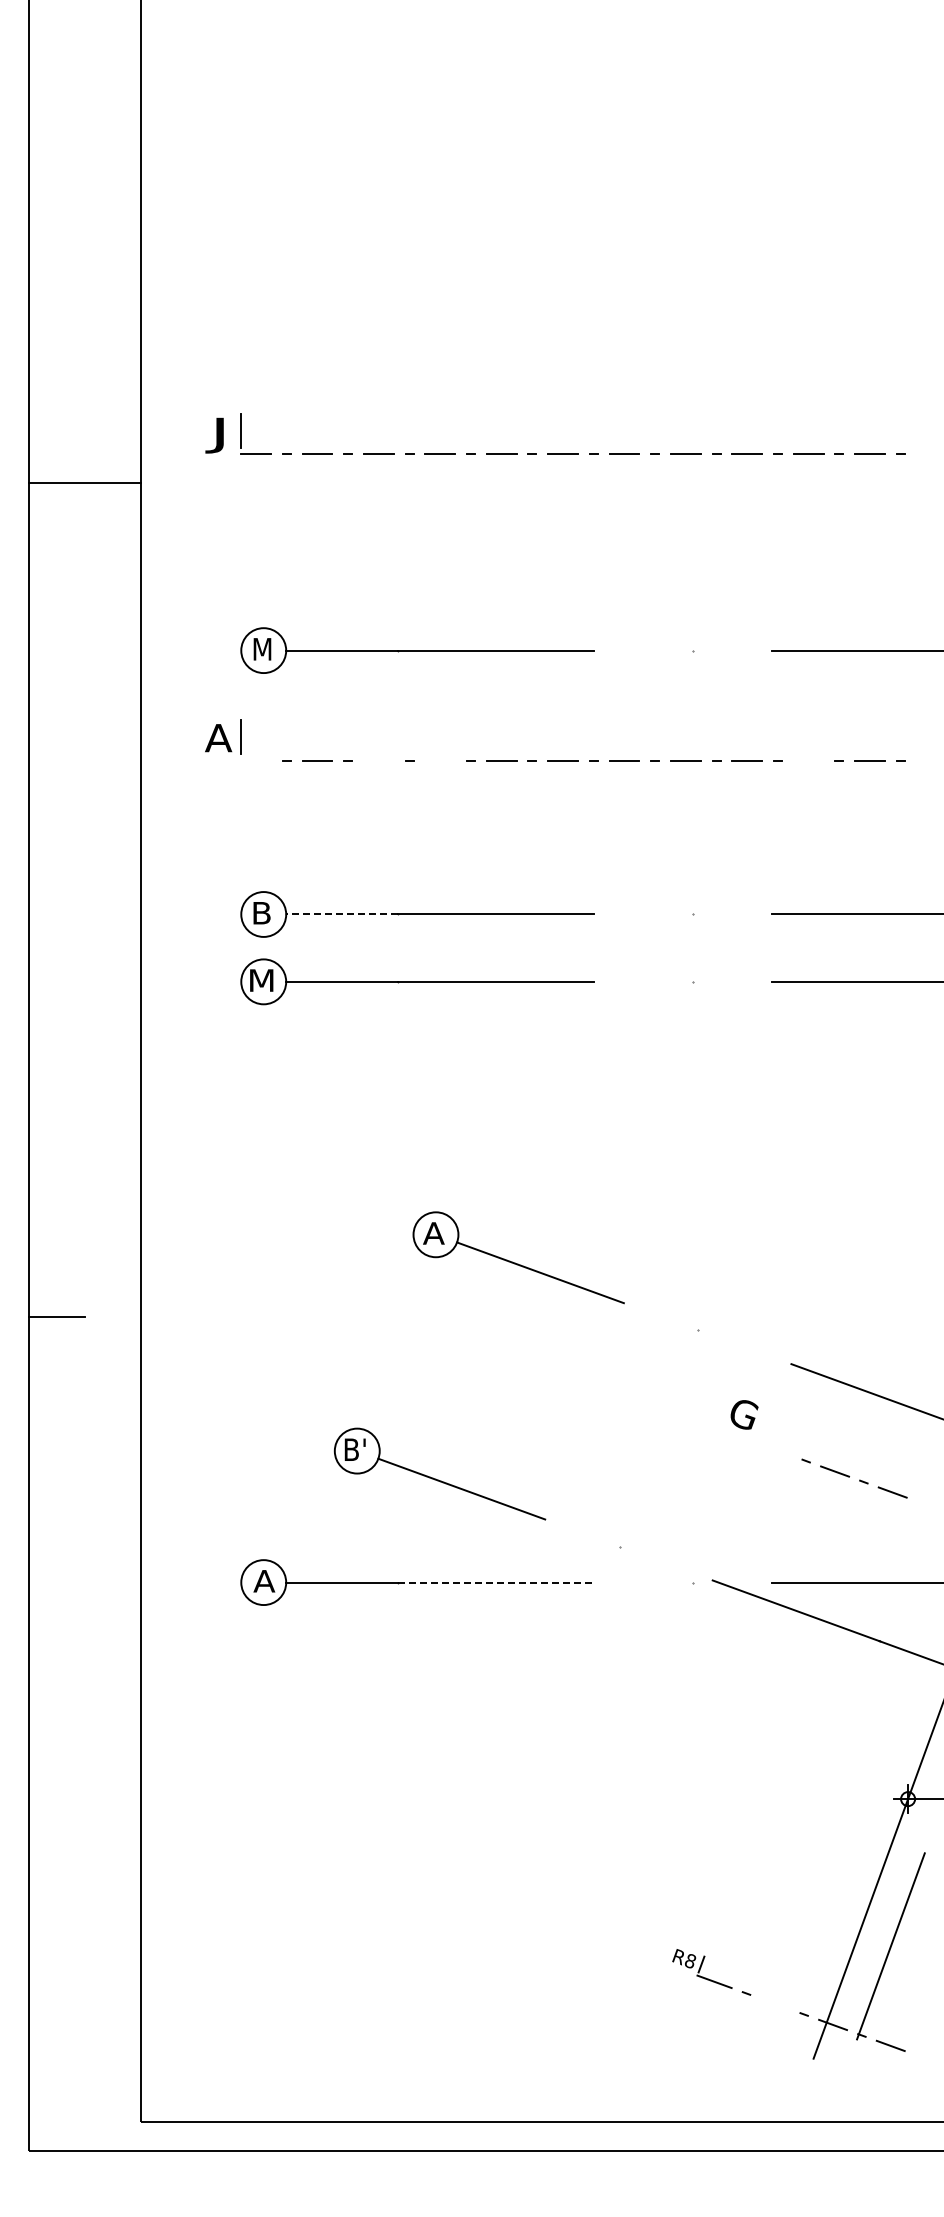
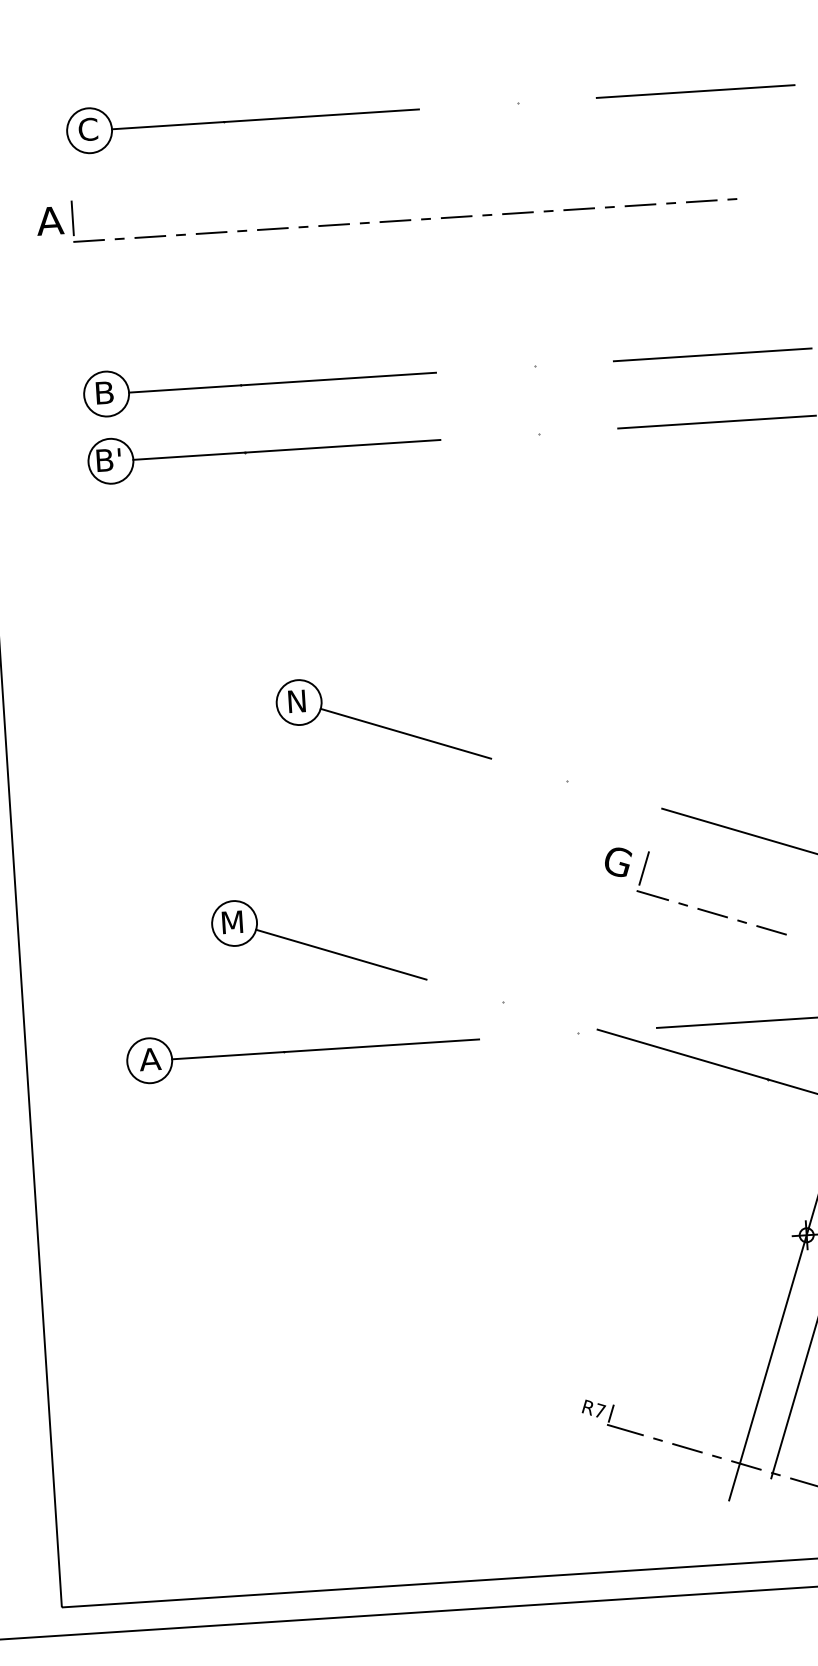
text: (262, 648) -> (88, 128), M -> C
line: (255, 760) -> (88, 240), added
line: (378, 760) -> (211, 232), added
line: (440, 760) -> (273, 228), added
line: (808, 760) -> (640, 205), added
line: (341, 914) -> (184, 389), dashed -> solid
text: (261, 980) -> (108, 460), M -> B'
text: (433, 1233) -> (296, 701), A -> N
line: (769, 1422) -> (644, 868), added
text: (354, 1449) -> (231, 922), B' -> M
line: (776, 1449) -> (652, 894), added
line: (496, 1582) -> (381, 1045), dashed -> solid
text: (690, 1960) -> (599, 1410), R8 -> R7
line: (775, 2003) -> (687, 1447), added

